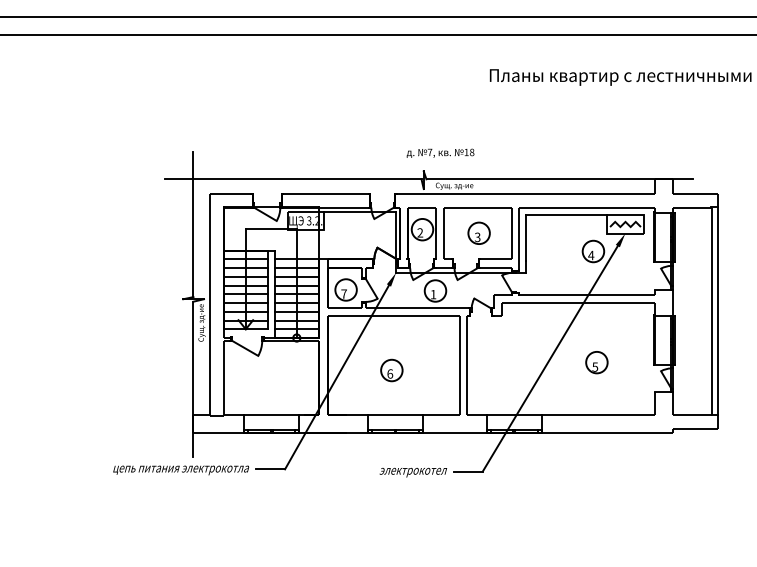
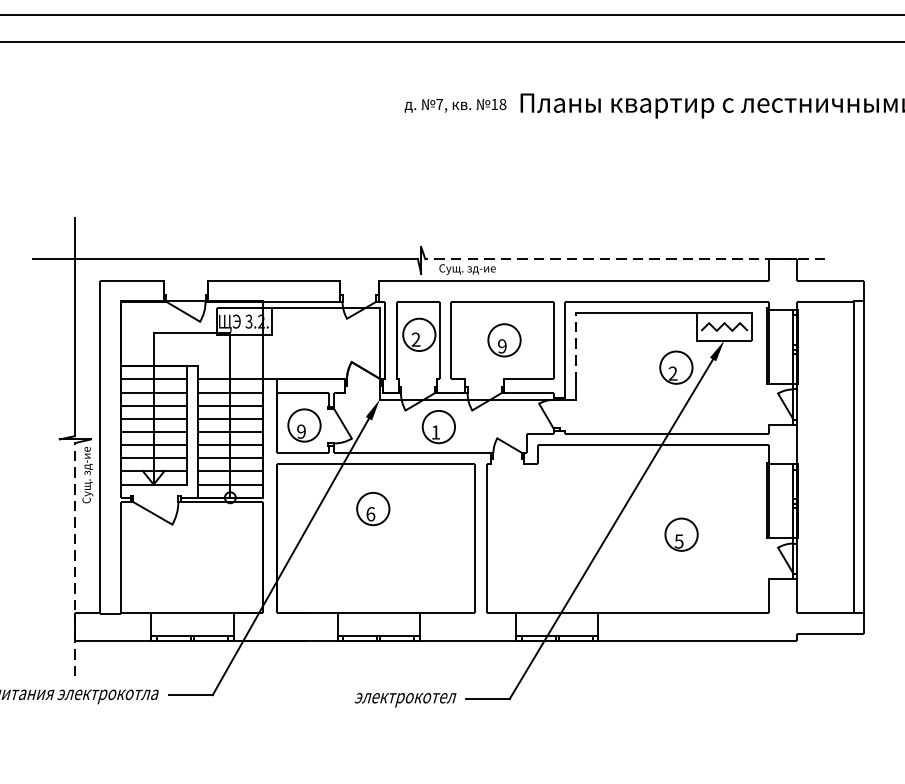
text: (440, 152) -> (455, 104), moved
line: (559, 179) -> (625, 259), solid -> dashed
text: (477, 236) -> (502, 345), 3 -> 9
line: (526, 238) -> (575, 348), solid -> dashed
text: (591, 255) -> (673, 373), 4 -> 2
text: (343, 293) -> (300, 430), 7 -> 9
part: (391, 370) -> (372, 508), moved
line: (193, 379) -> (75, 560), solid -> dashed

